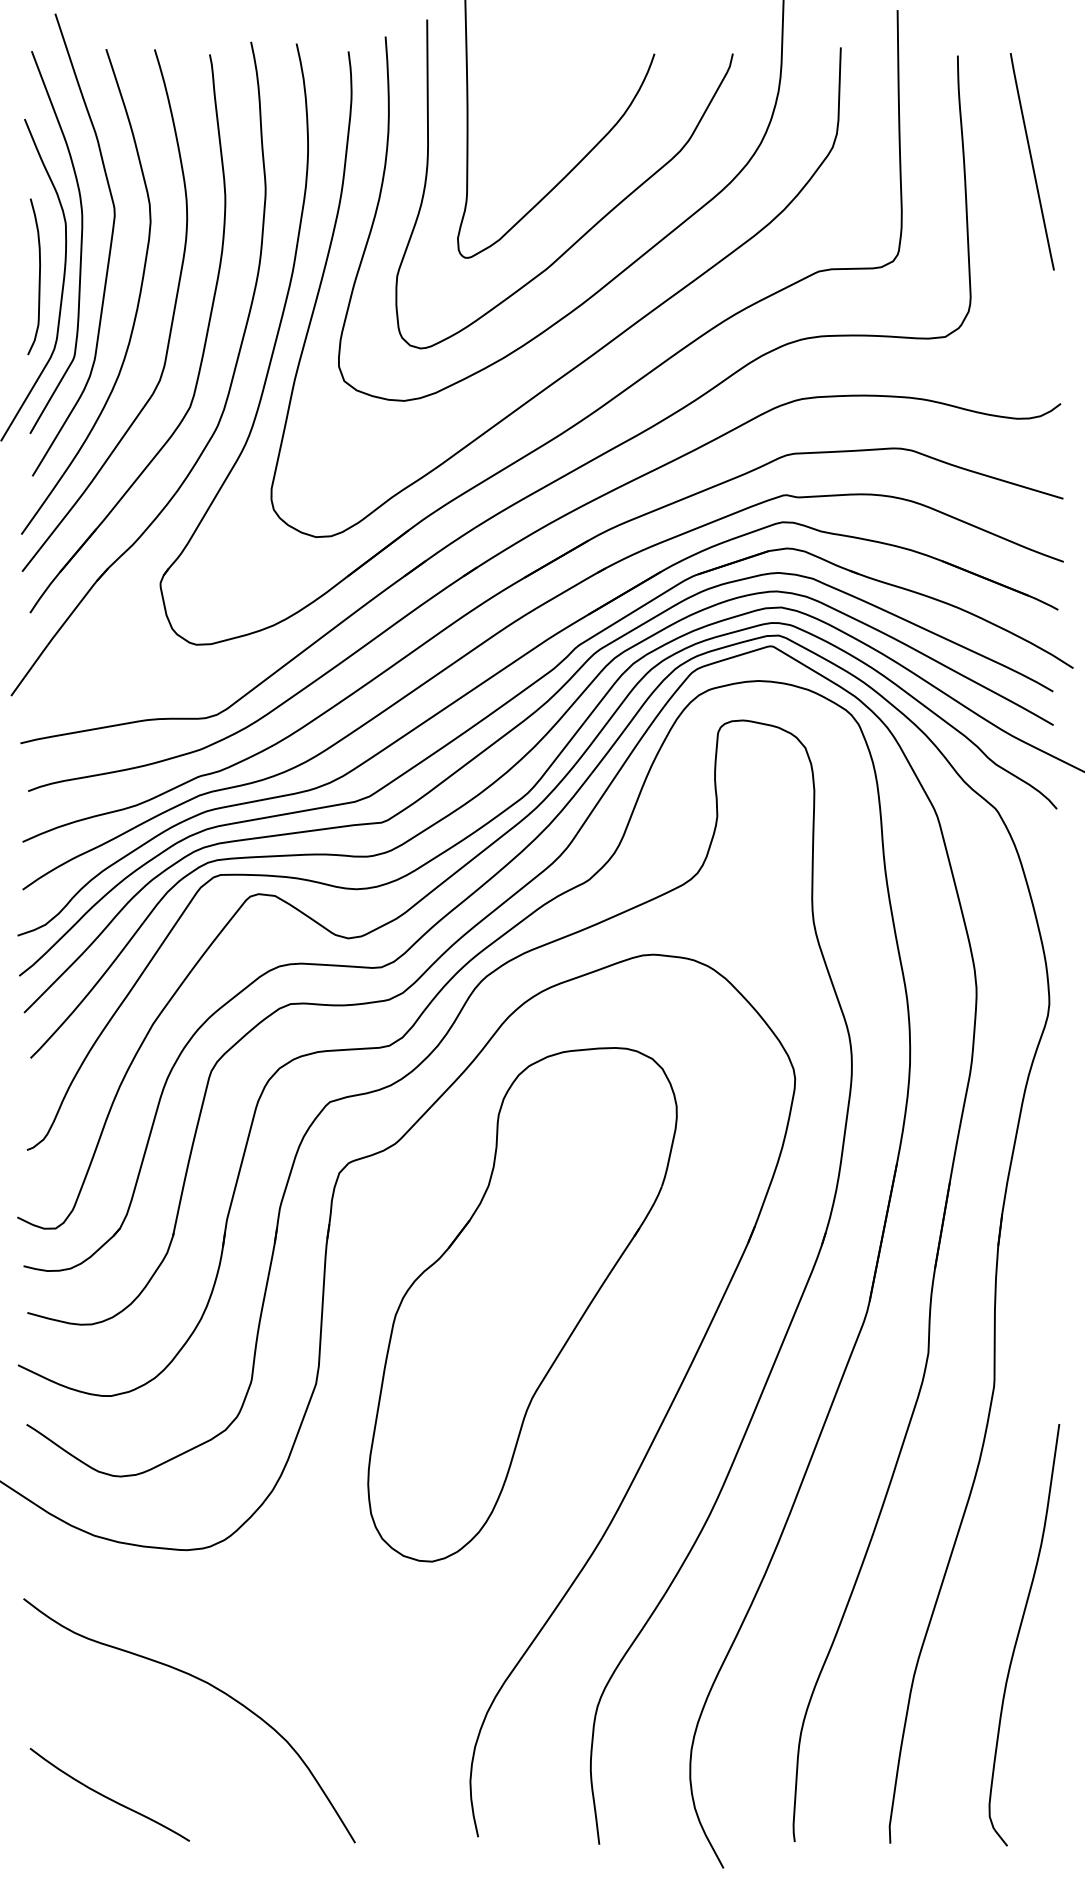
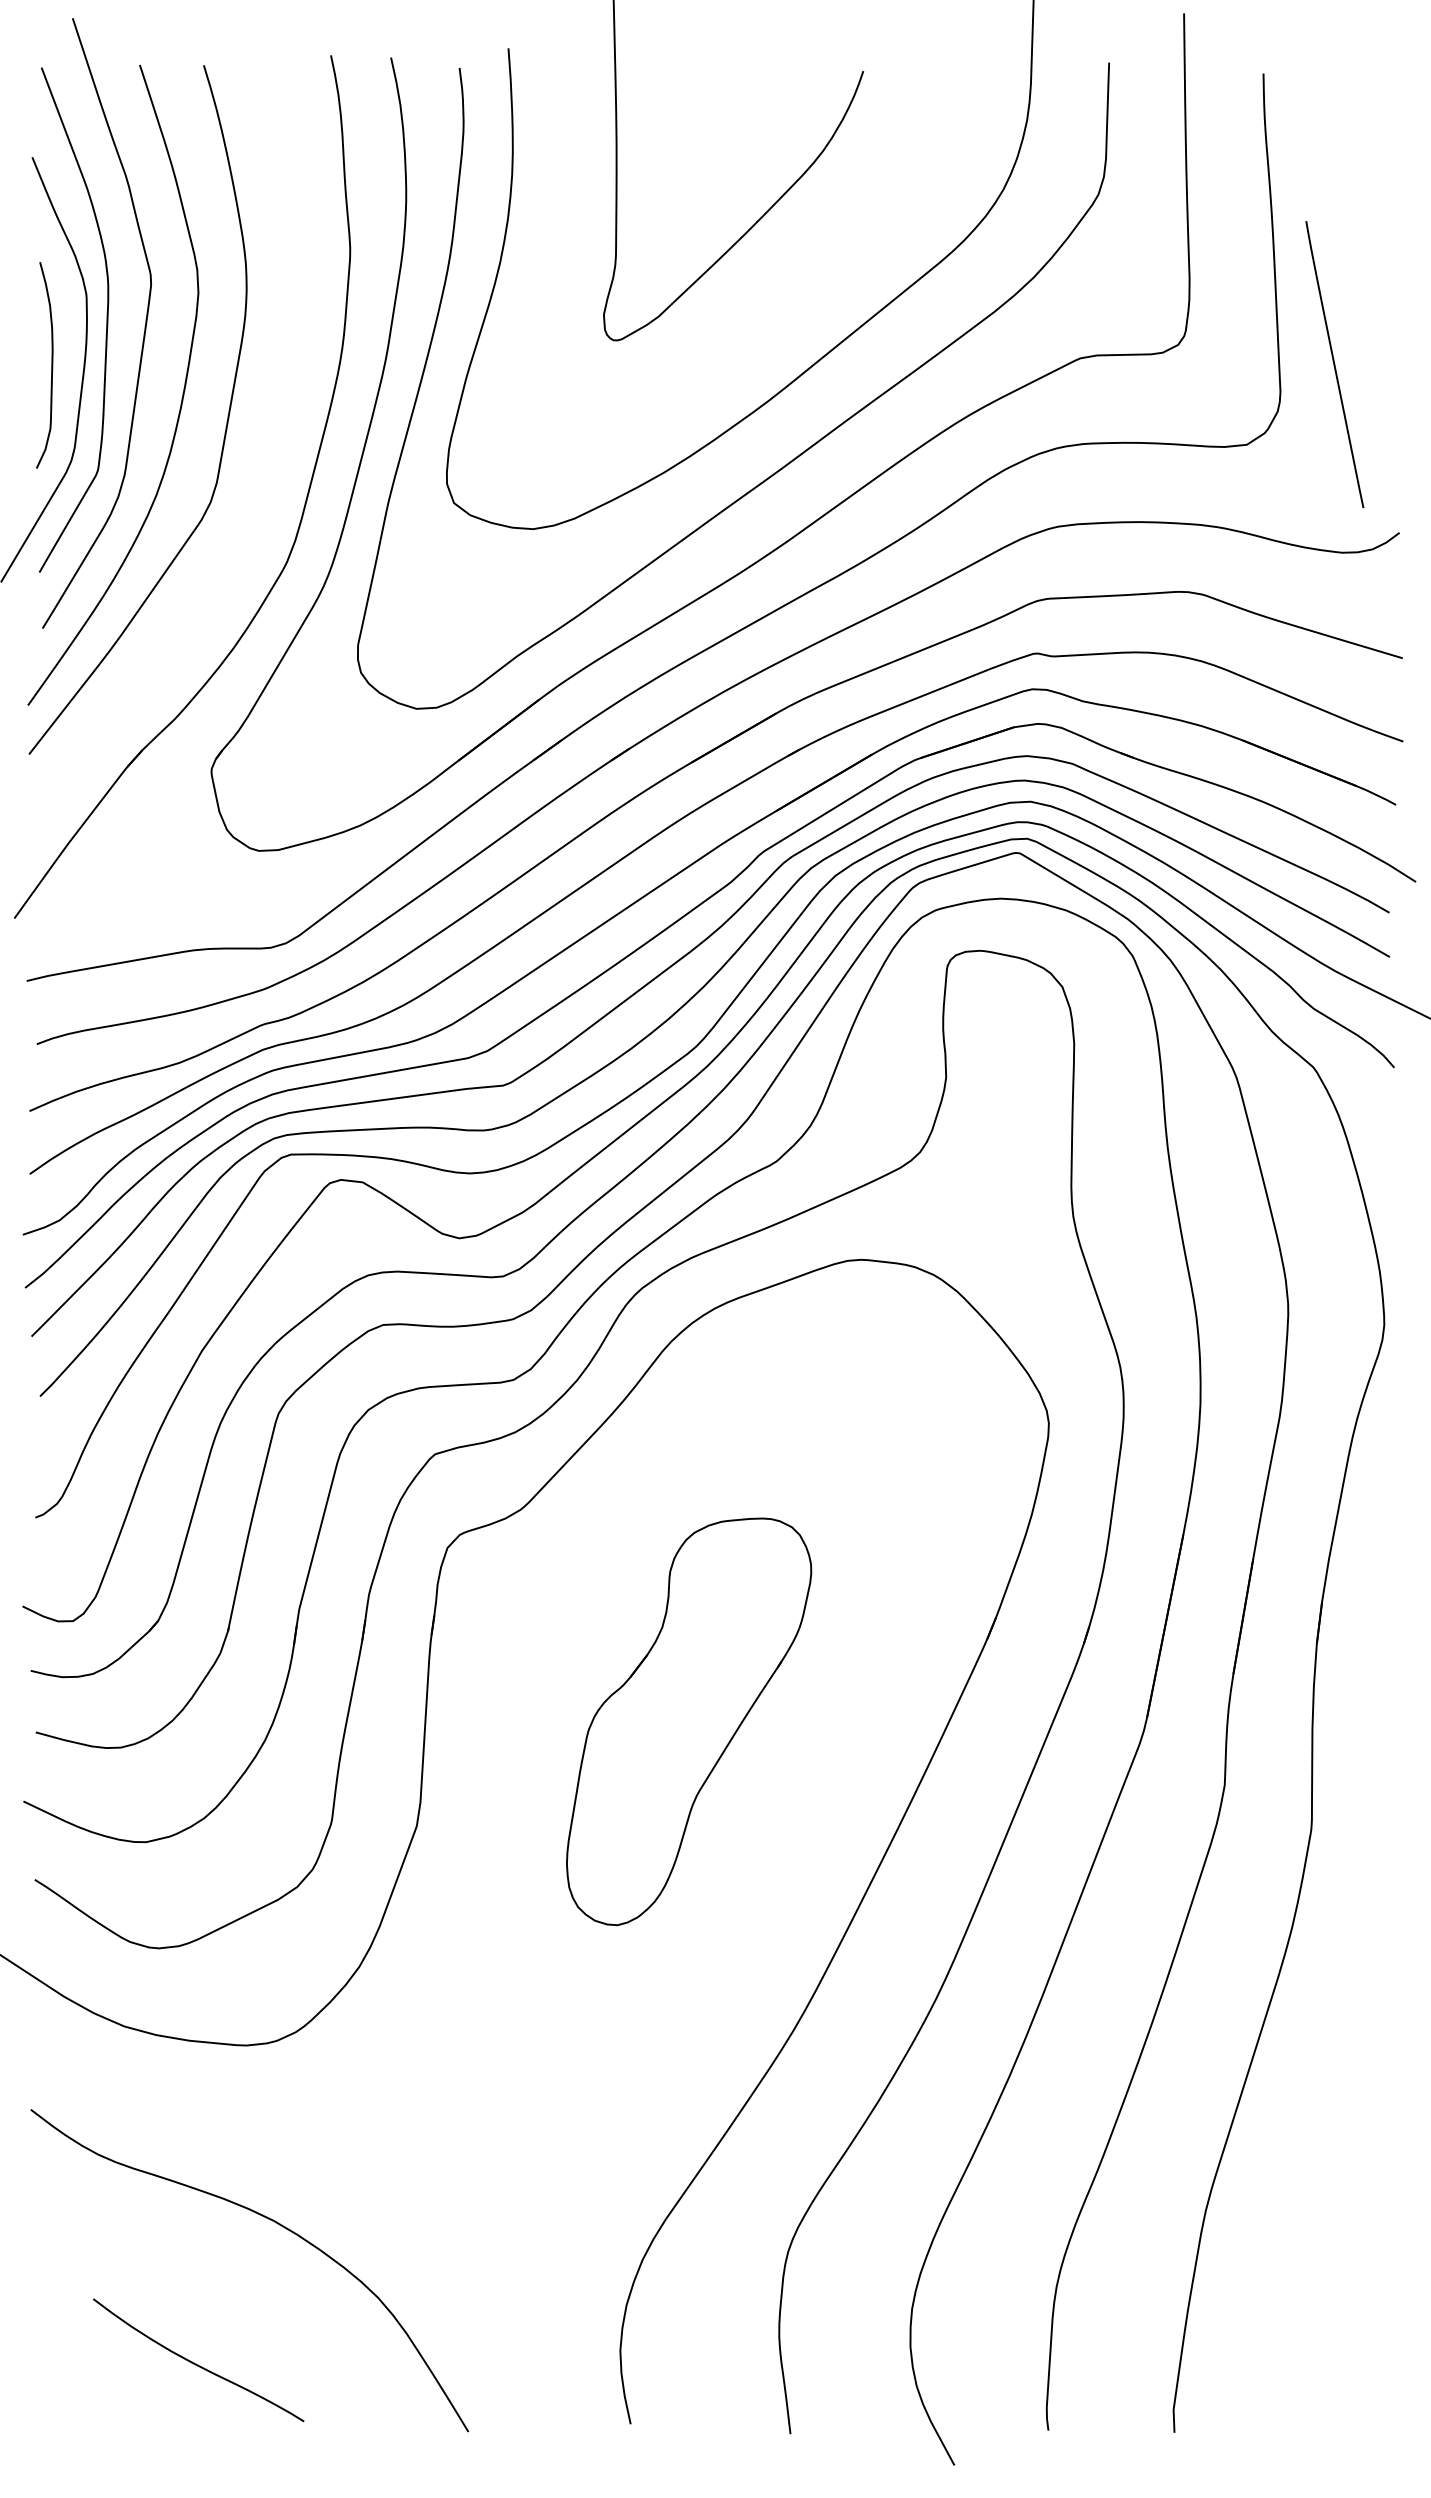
line: (1032, 161) -> (1334, 364), moved
curve: (598, 220) -> (789, 291), removed
part: (202, 350) -> (267, 462), removed
part: (522, 1304) -> (688, 1721), size x0.6
curve: (1019, 1634) -> (1344, 2156), removed
curve: (108, 1797) -> (196, 2363), moved

